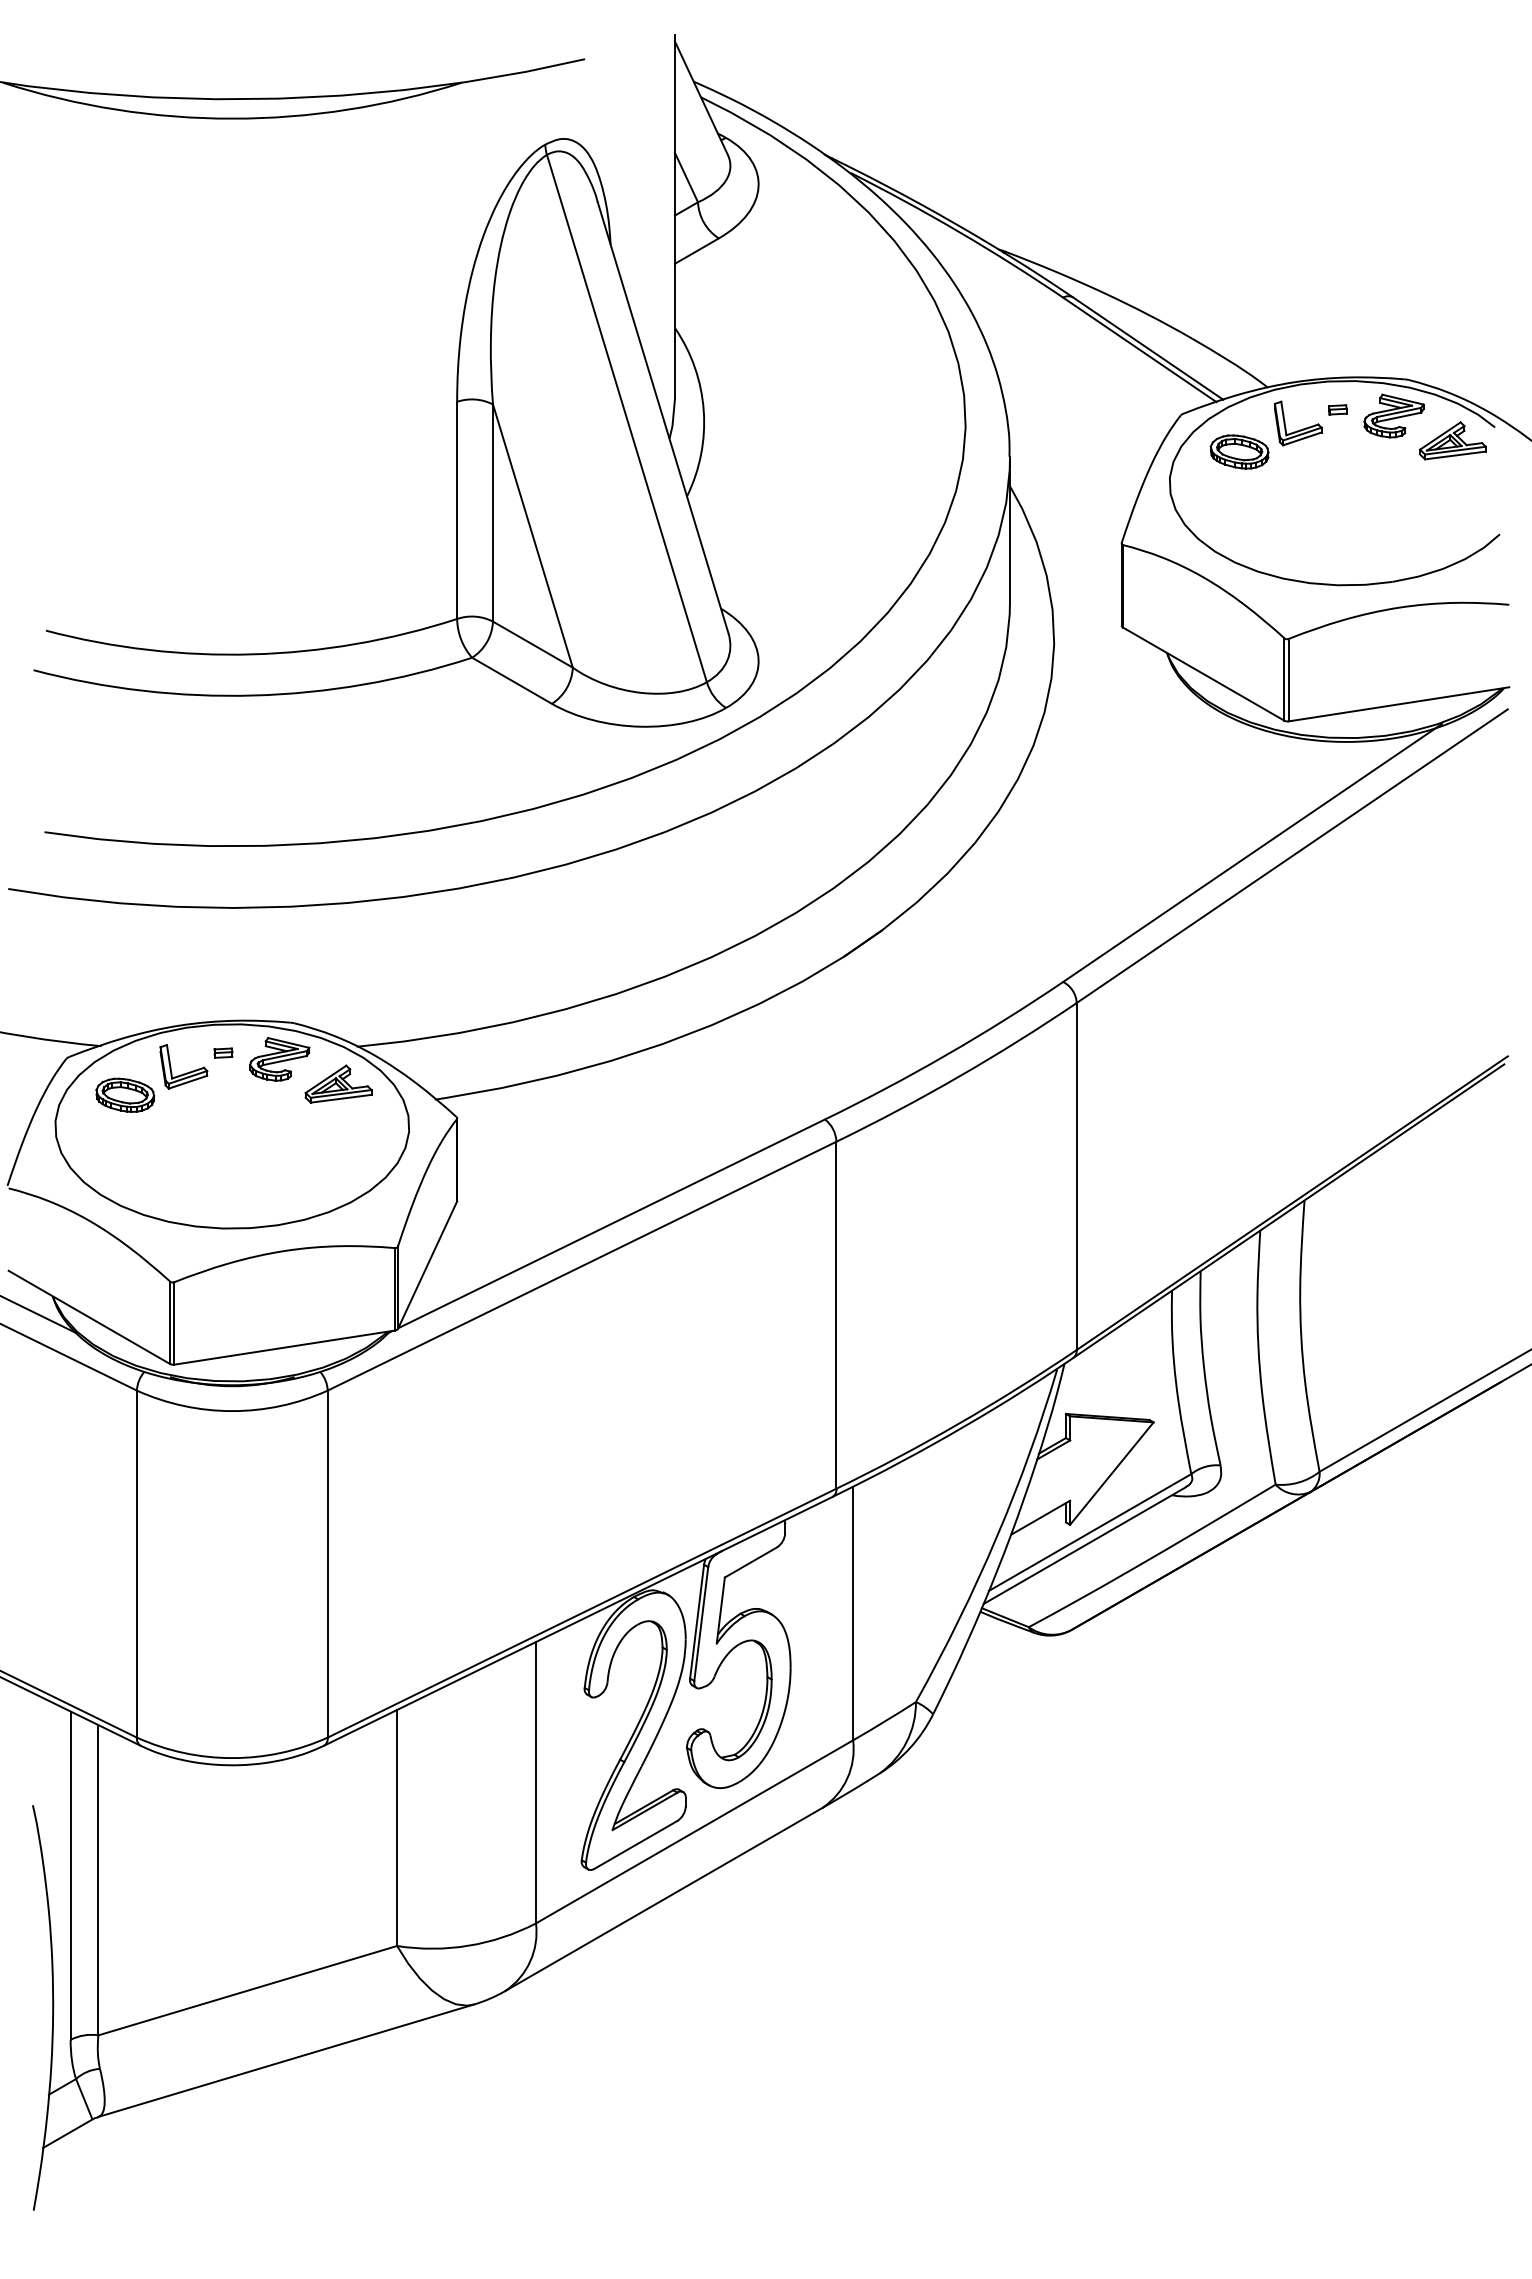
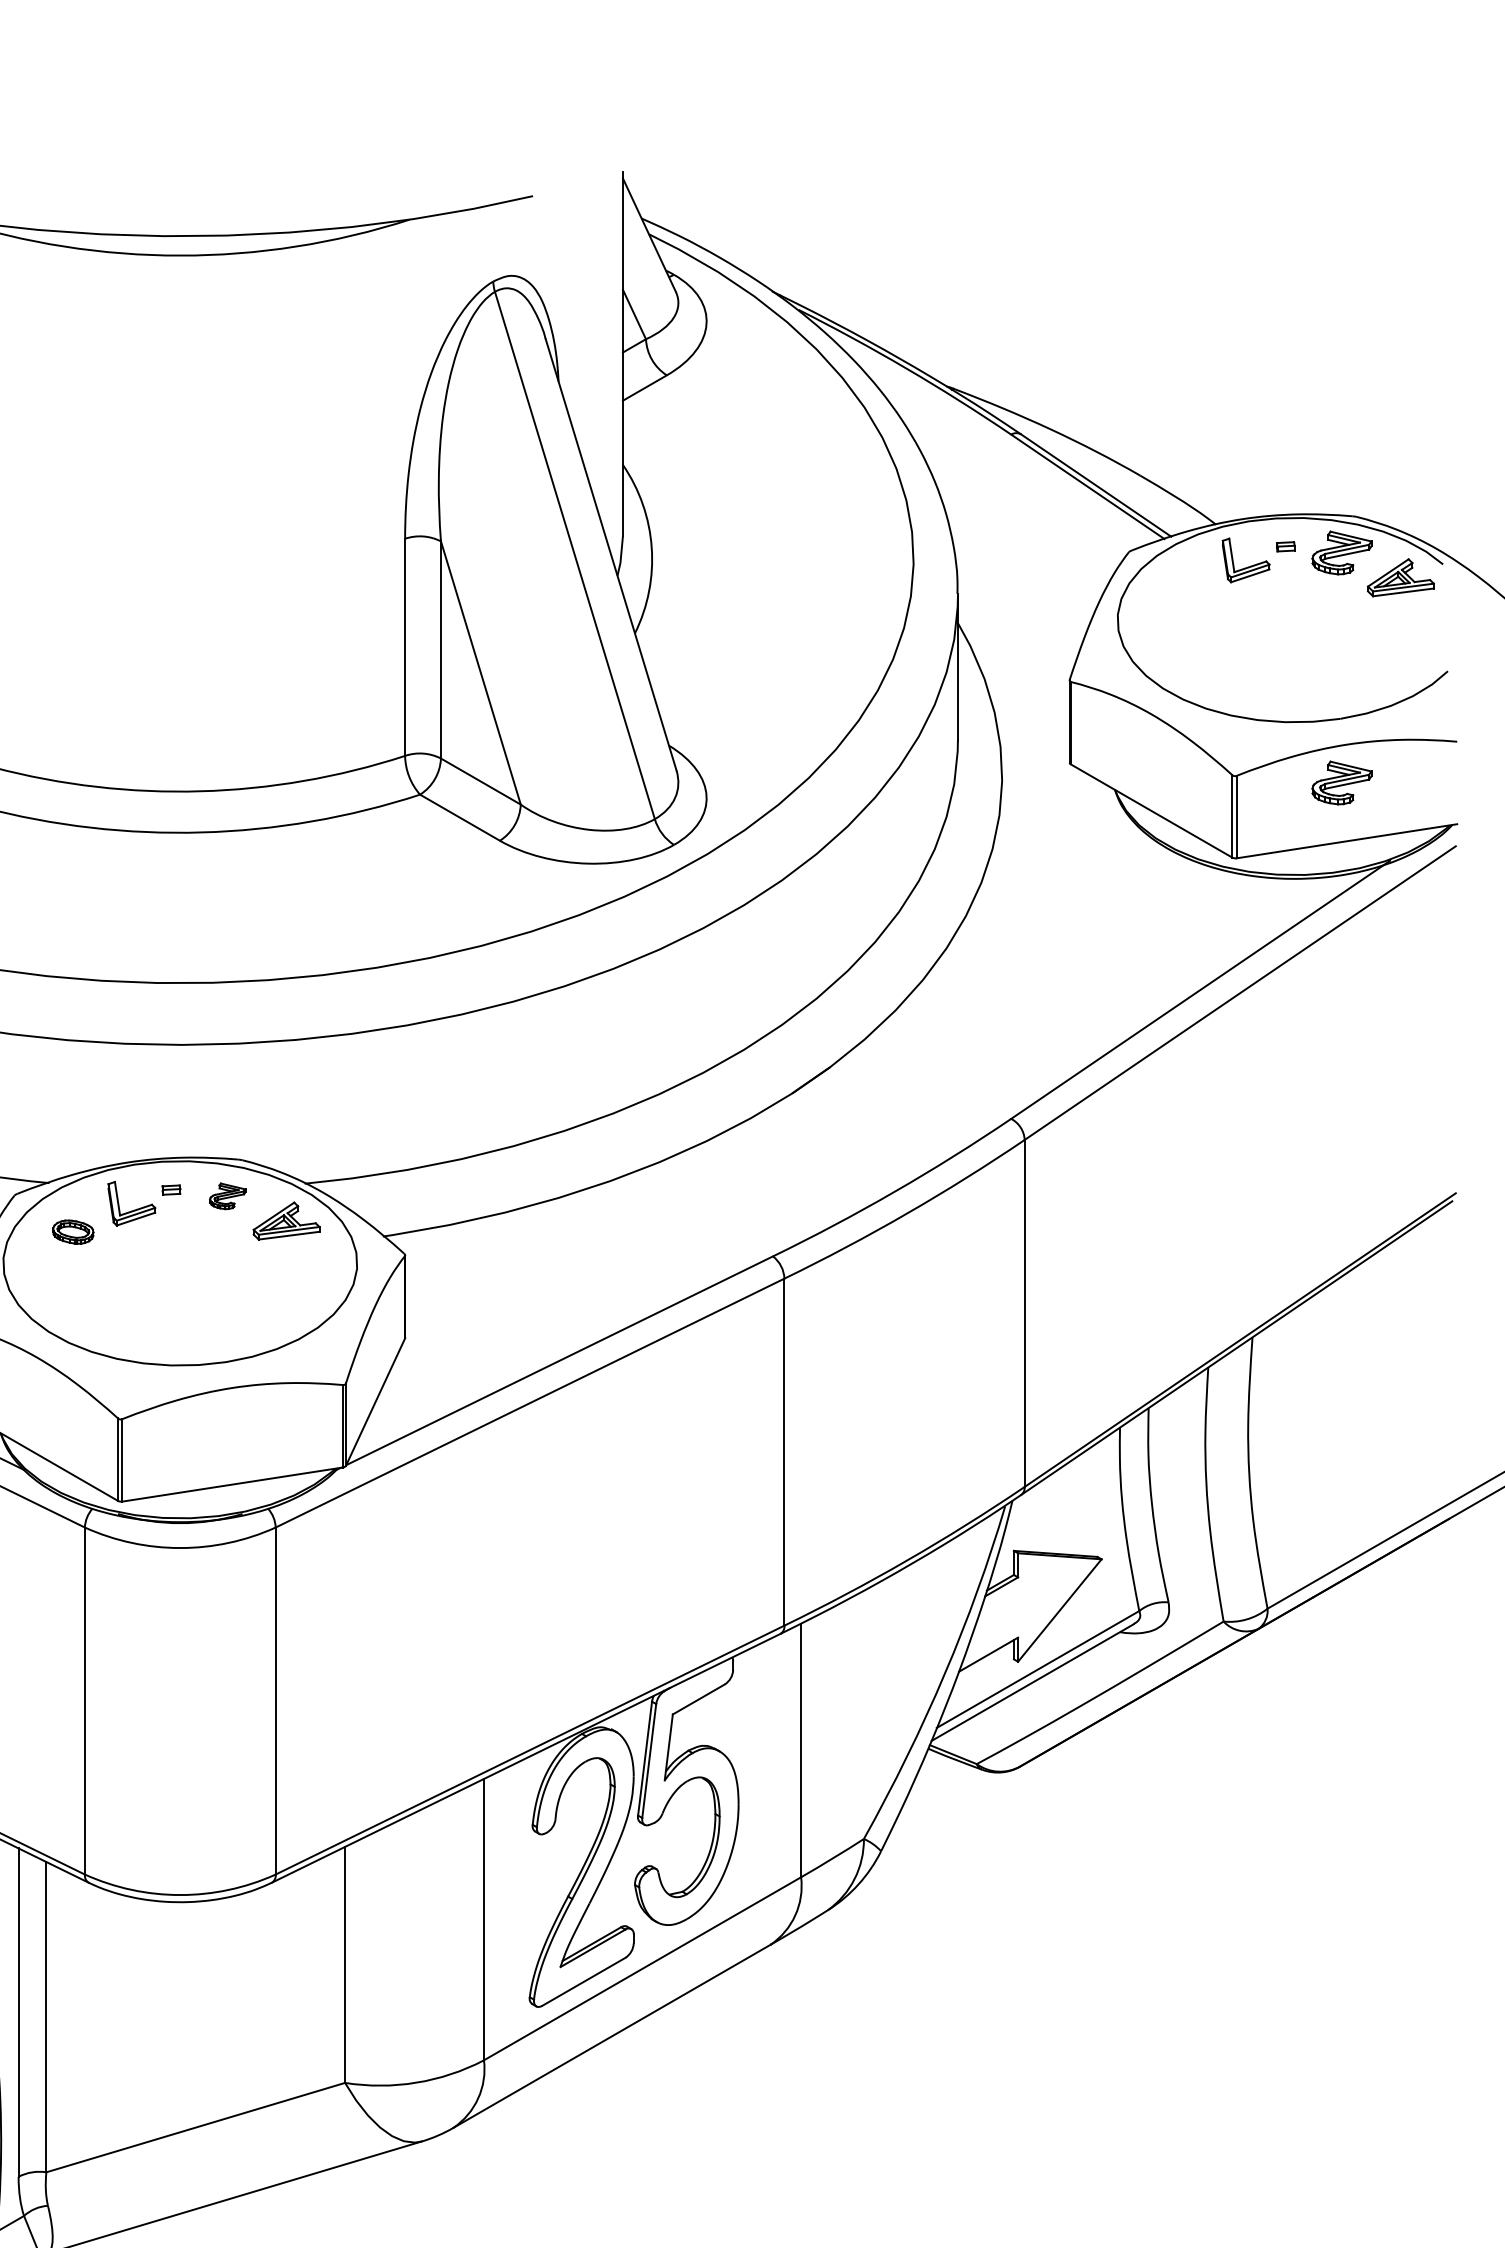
part: (1239, 451) -> (1187, 588), removed
part: (1393, 645) -> (1341, 782), added
part: (279, 1059) -> (227, 1196), size x0.6
part: (125, 1094) -> (73, 1231), size x0.7

